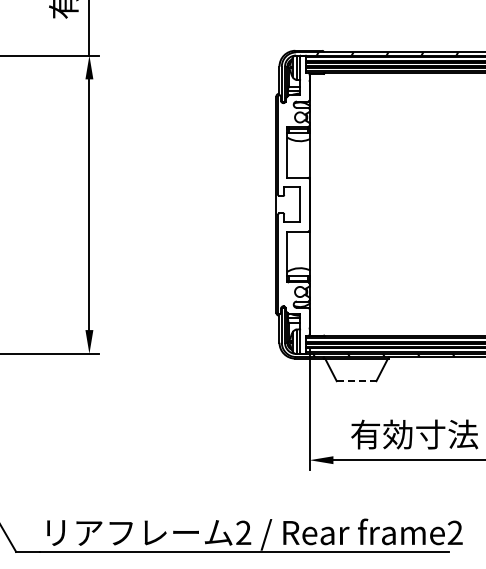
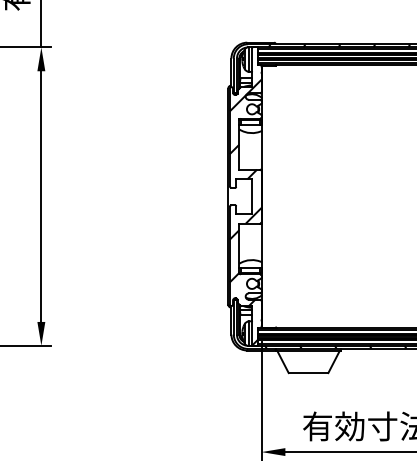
hatch: (293, 220) -> (245, 212), added
line: (356, 381) -> (308, 373), dashed -> solid

